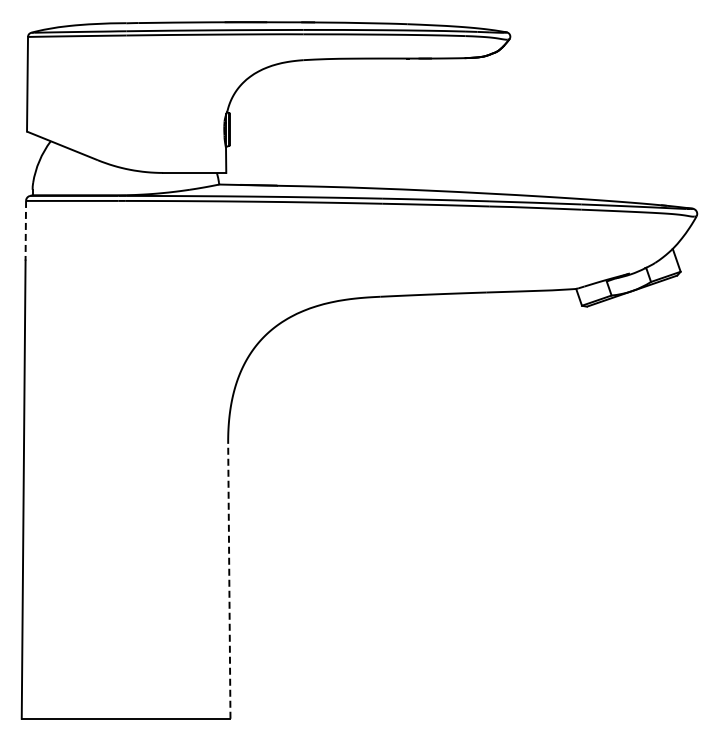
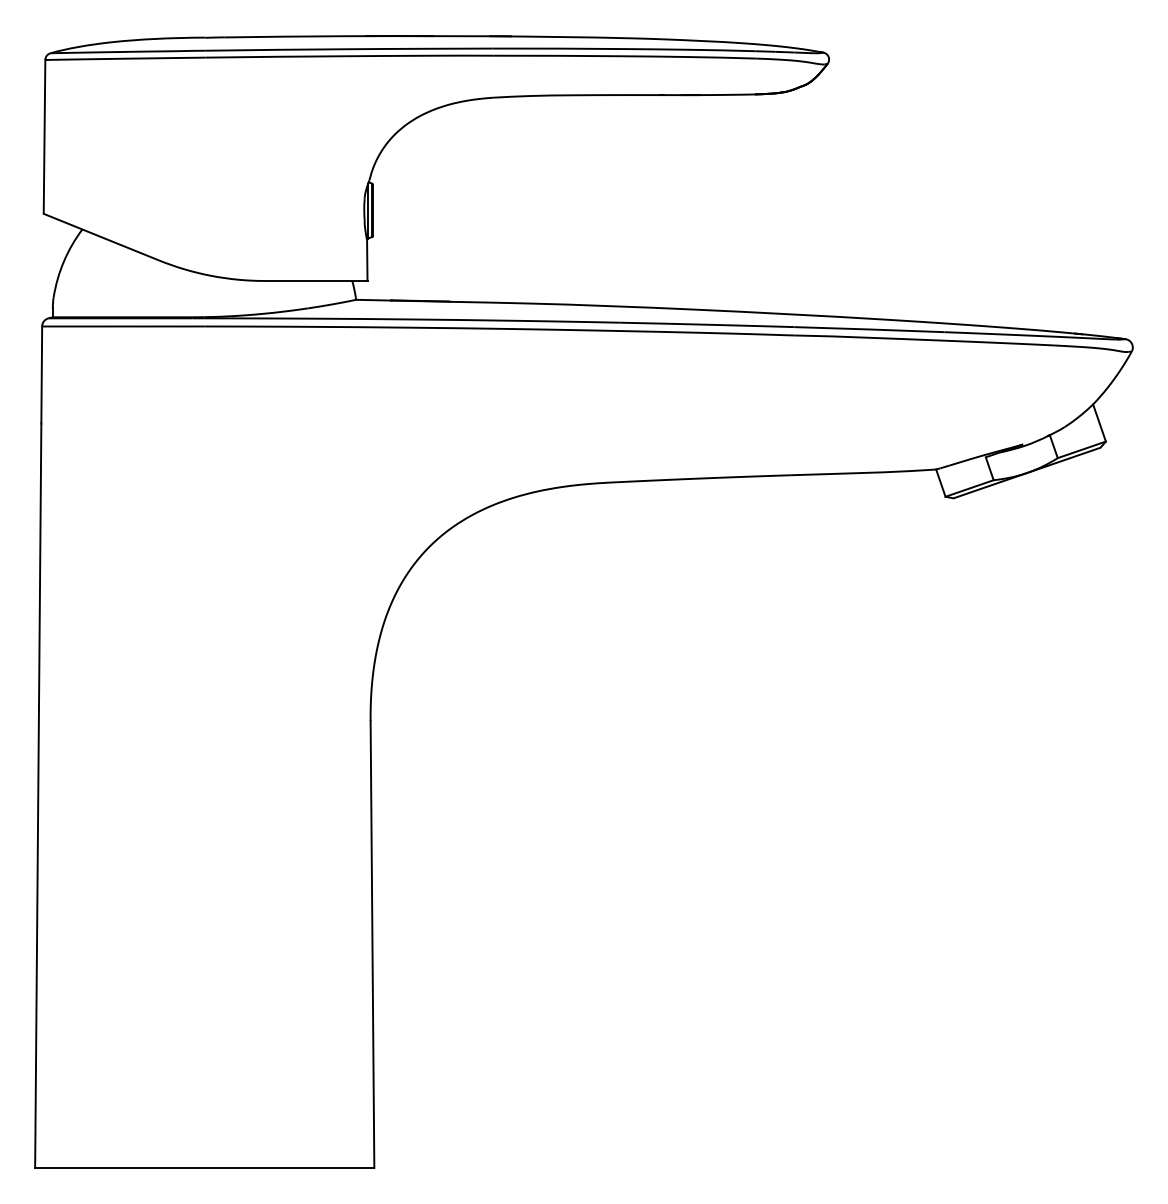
line: (25, 230) -> (41, 374), dashed -> solid
line: (229, 580) -> (372, 943), dashed -> solid

